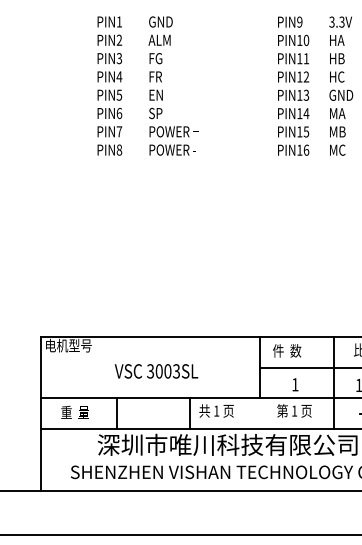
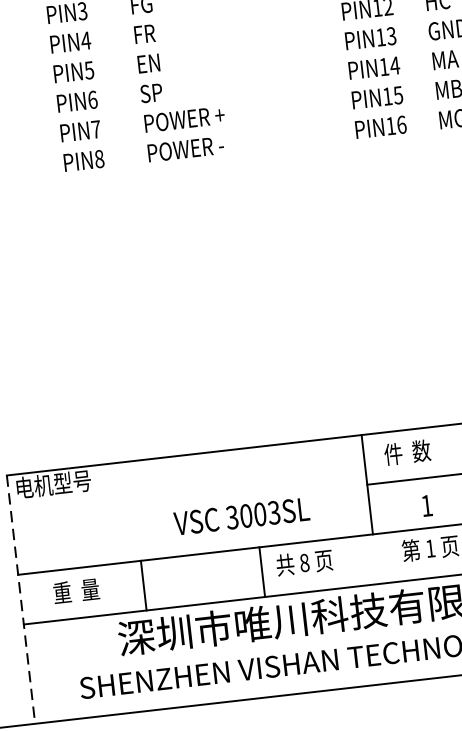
text: (156, 371) -> (241, 516), moved
text: (216, 410) -> (304, 561), 1 -> 8
line: (40, 413) -> (20, 599), solid -> dashed

